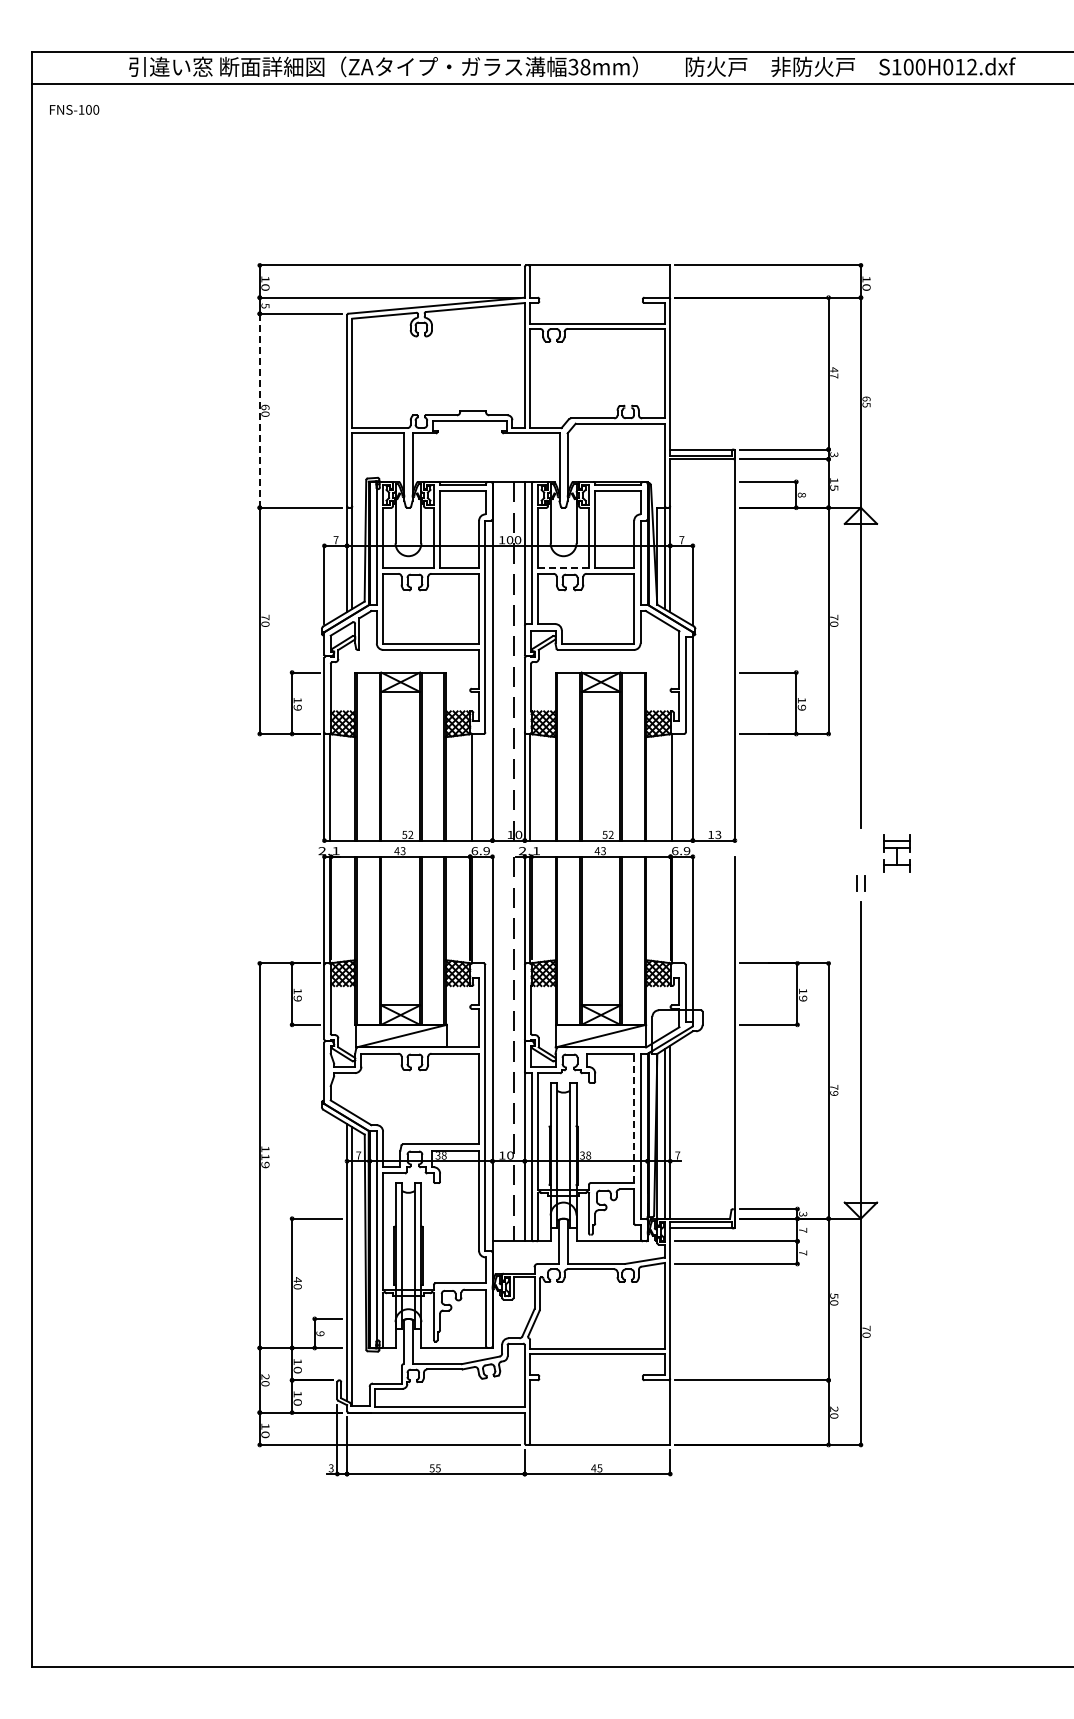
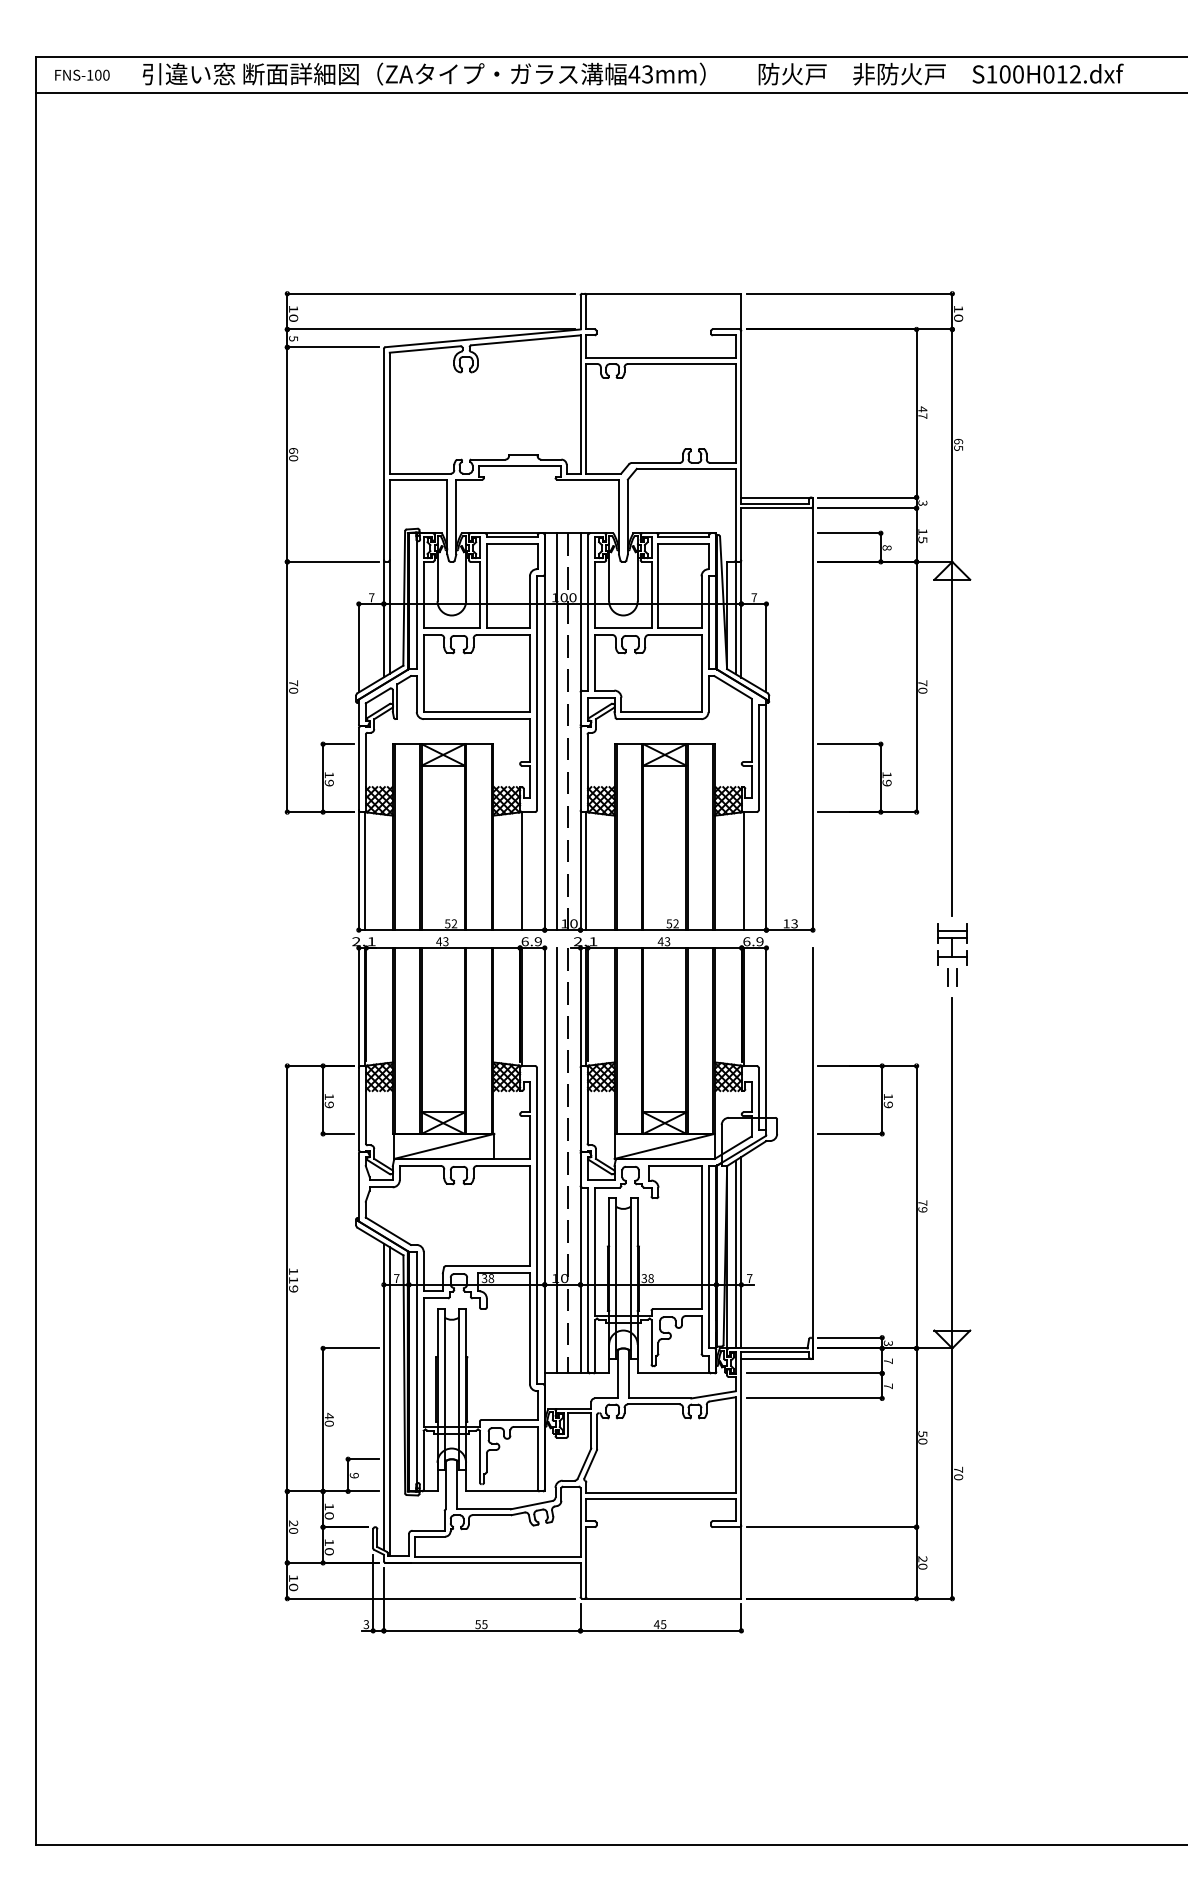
text: (579, 66) -> (641, 73), 38mm -> 43mm
text: (74, 109) -> (82, 74), moved
line: (259, 410) -> (287, 454), dashed -> solid
line: (564, 567) -> (624, 627), dashed -> solid
line: (503, 660) -> (556, 730), added
part: (896, 853) -> (951, 944), moved
line: (503, 1048) -> (556, 1160), added
line: (634, 1118) -> (701, 1237), dashed -> solid

